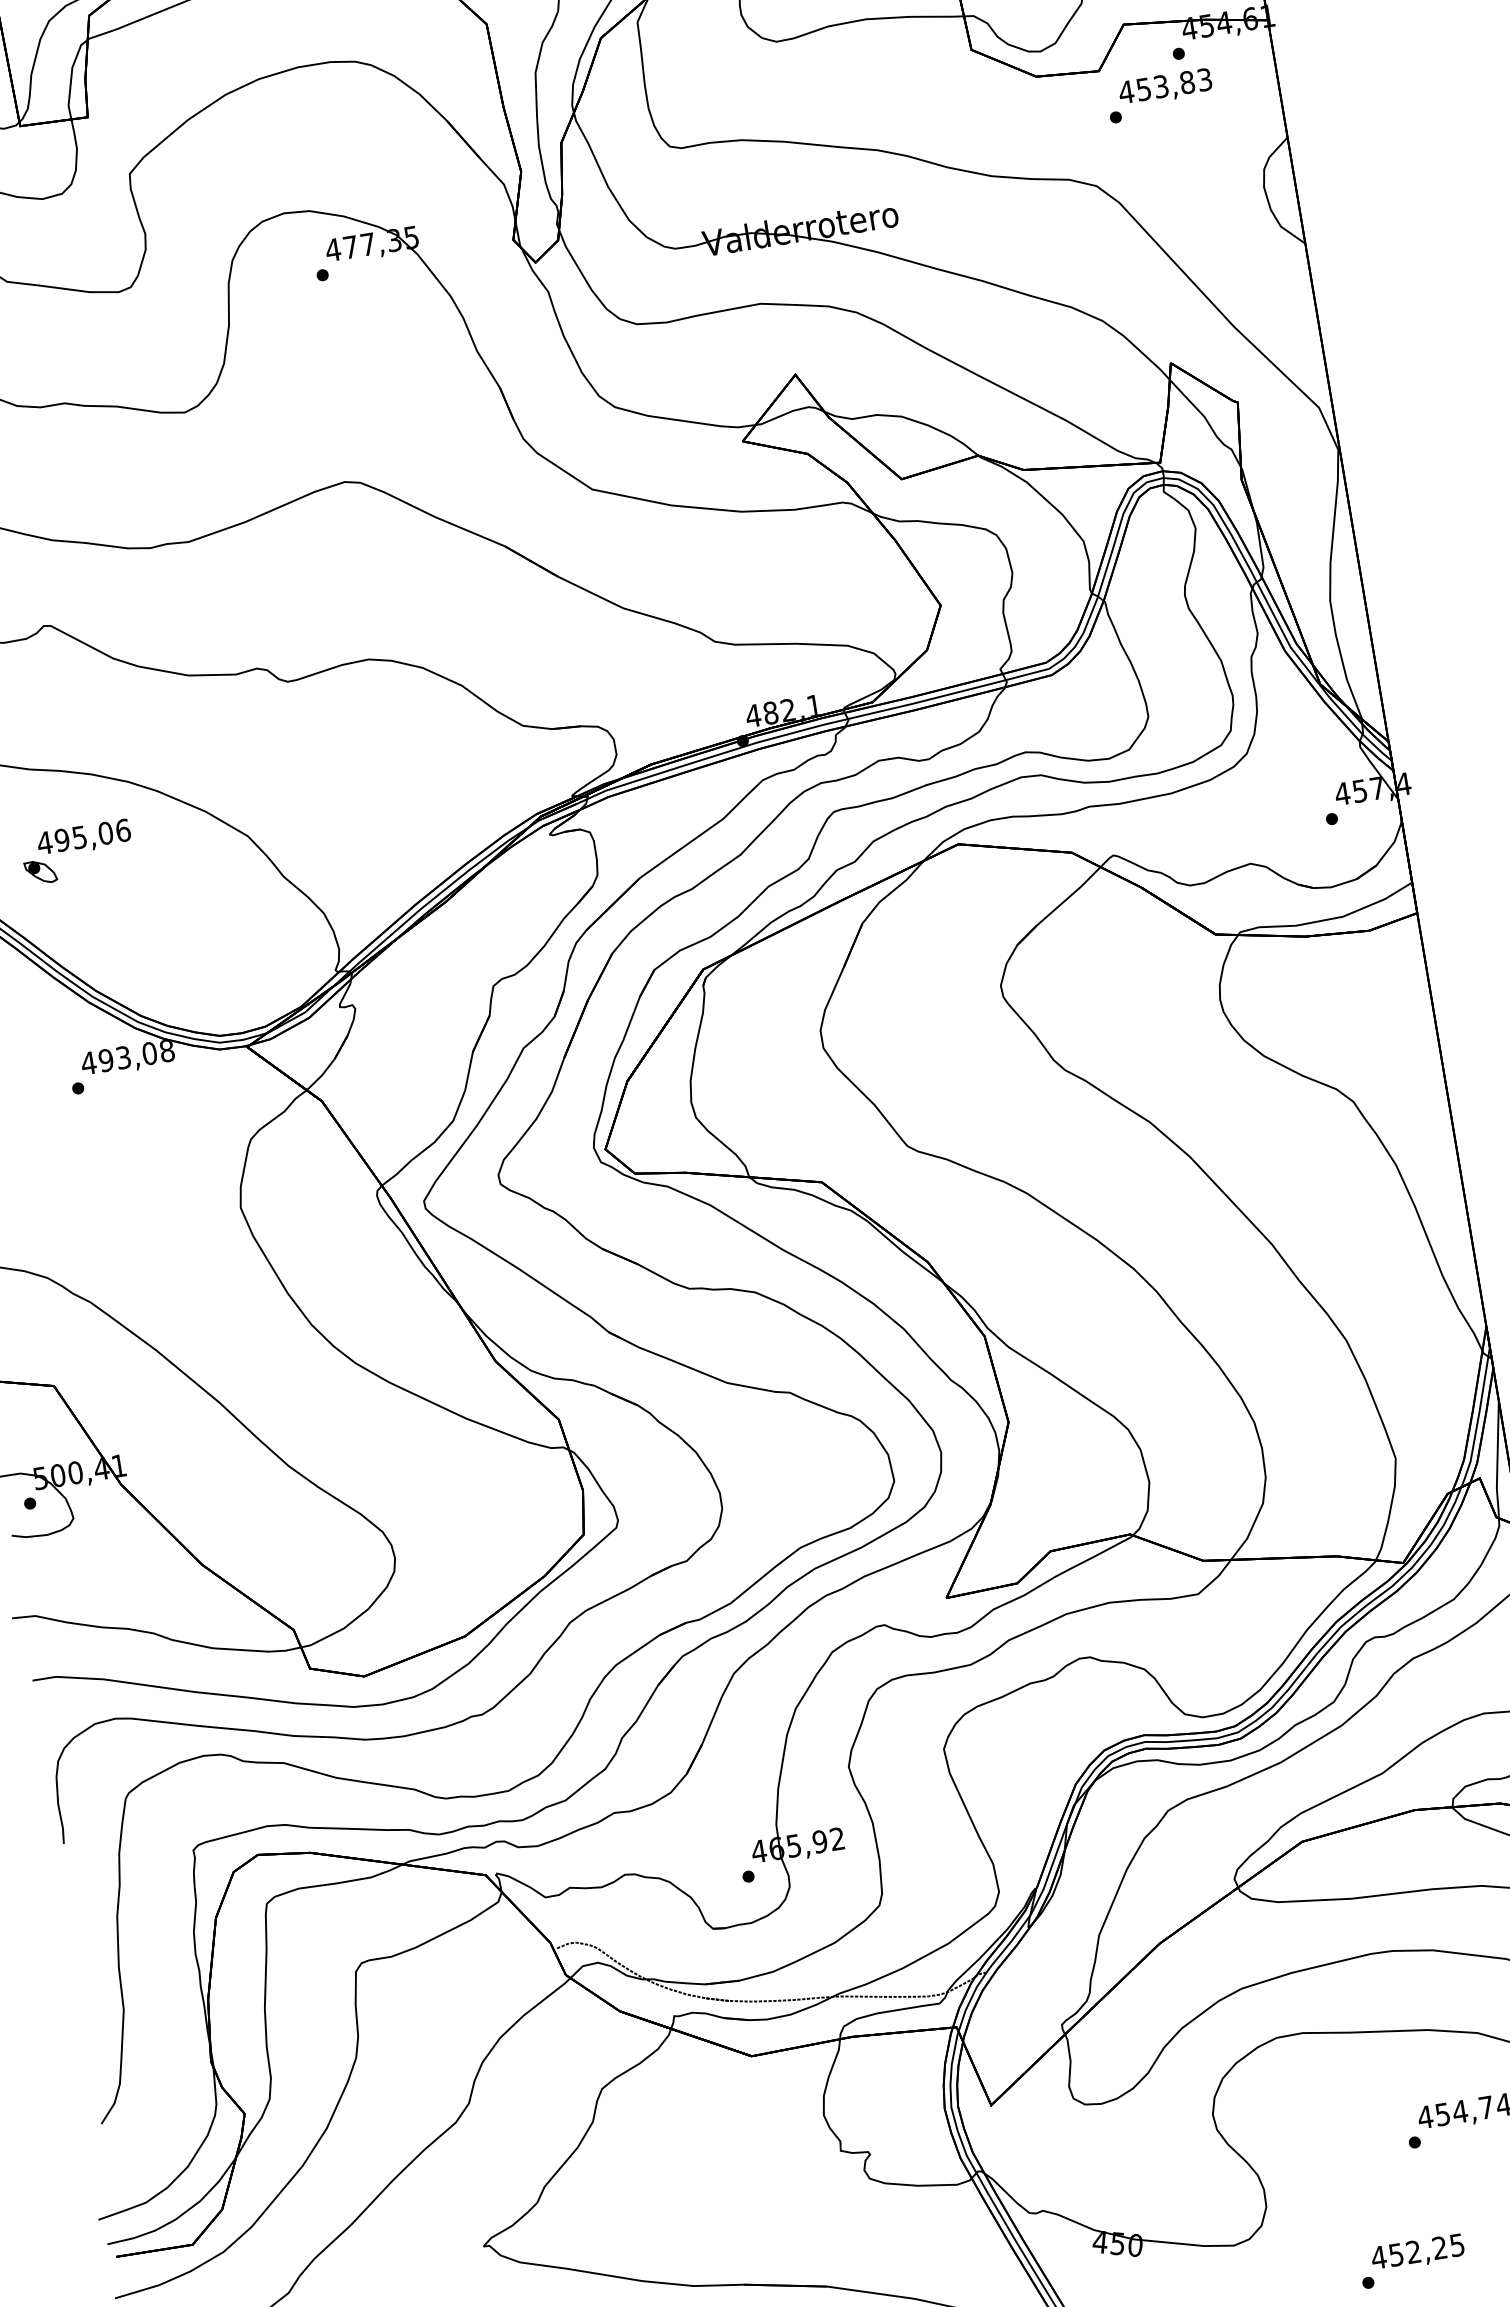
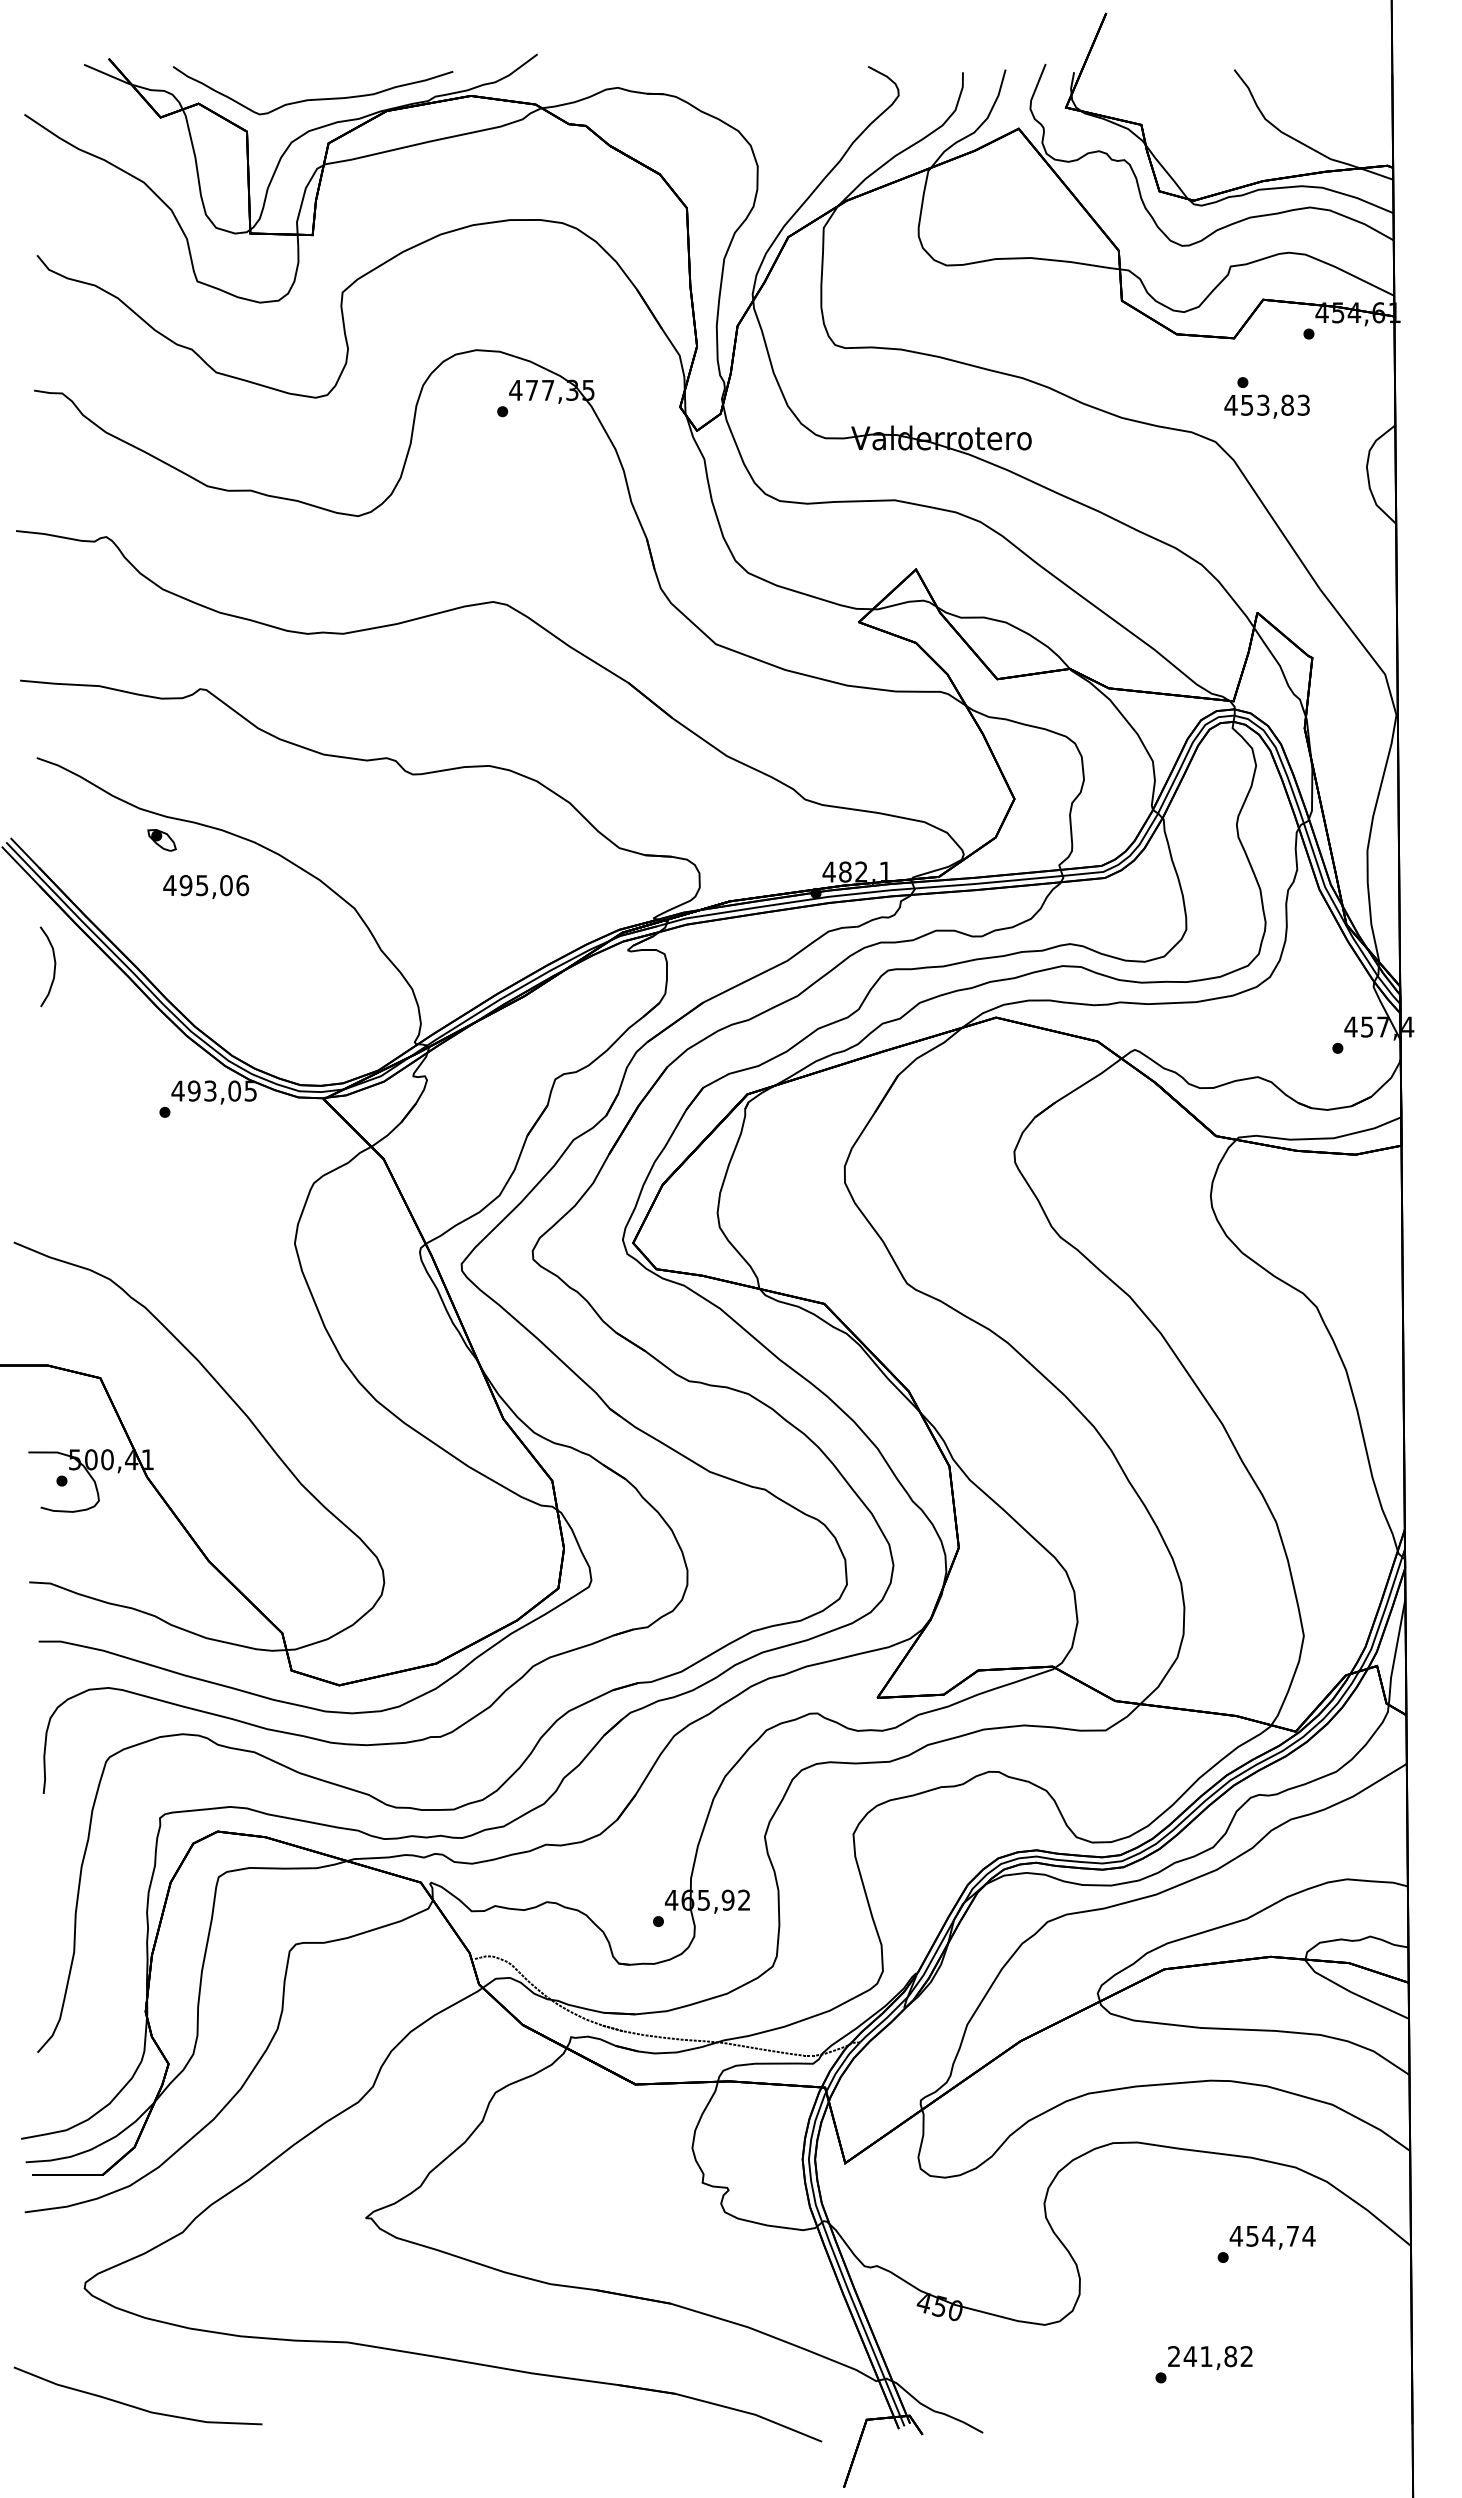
text: (1164, 87) -> (1266, 406), moved
part: (40, 872) -> (161, 840), moved
text: (166, 1050) -> (250, 1090), 493,08 -> 493,05
text: (1416, 2251) -> (1209, 2356), 452,25 -> 241,82

